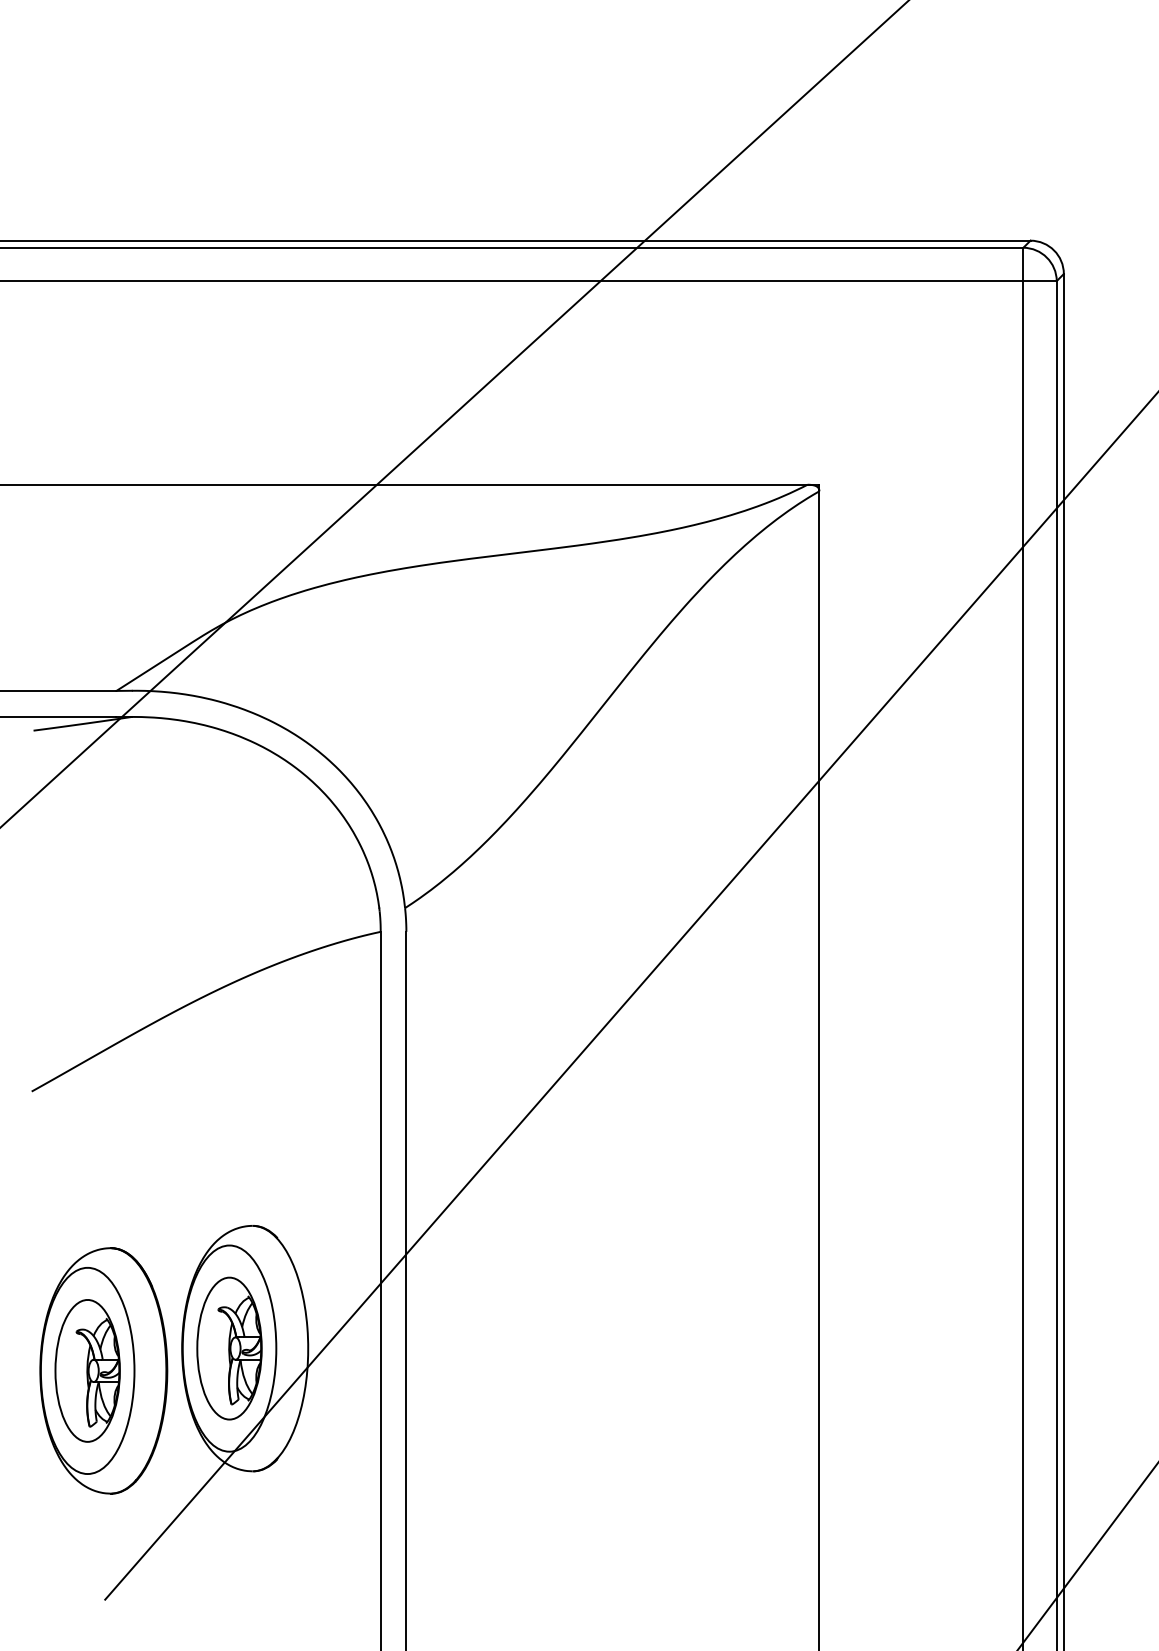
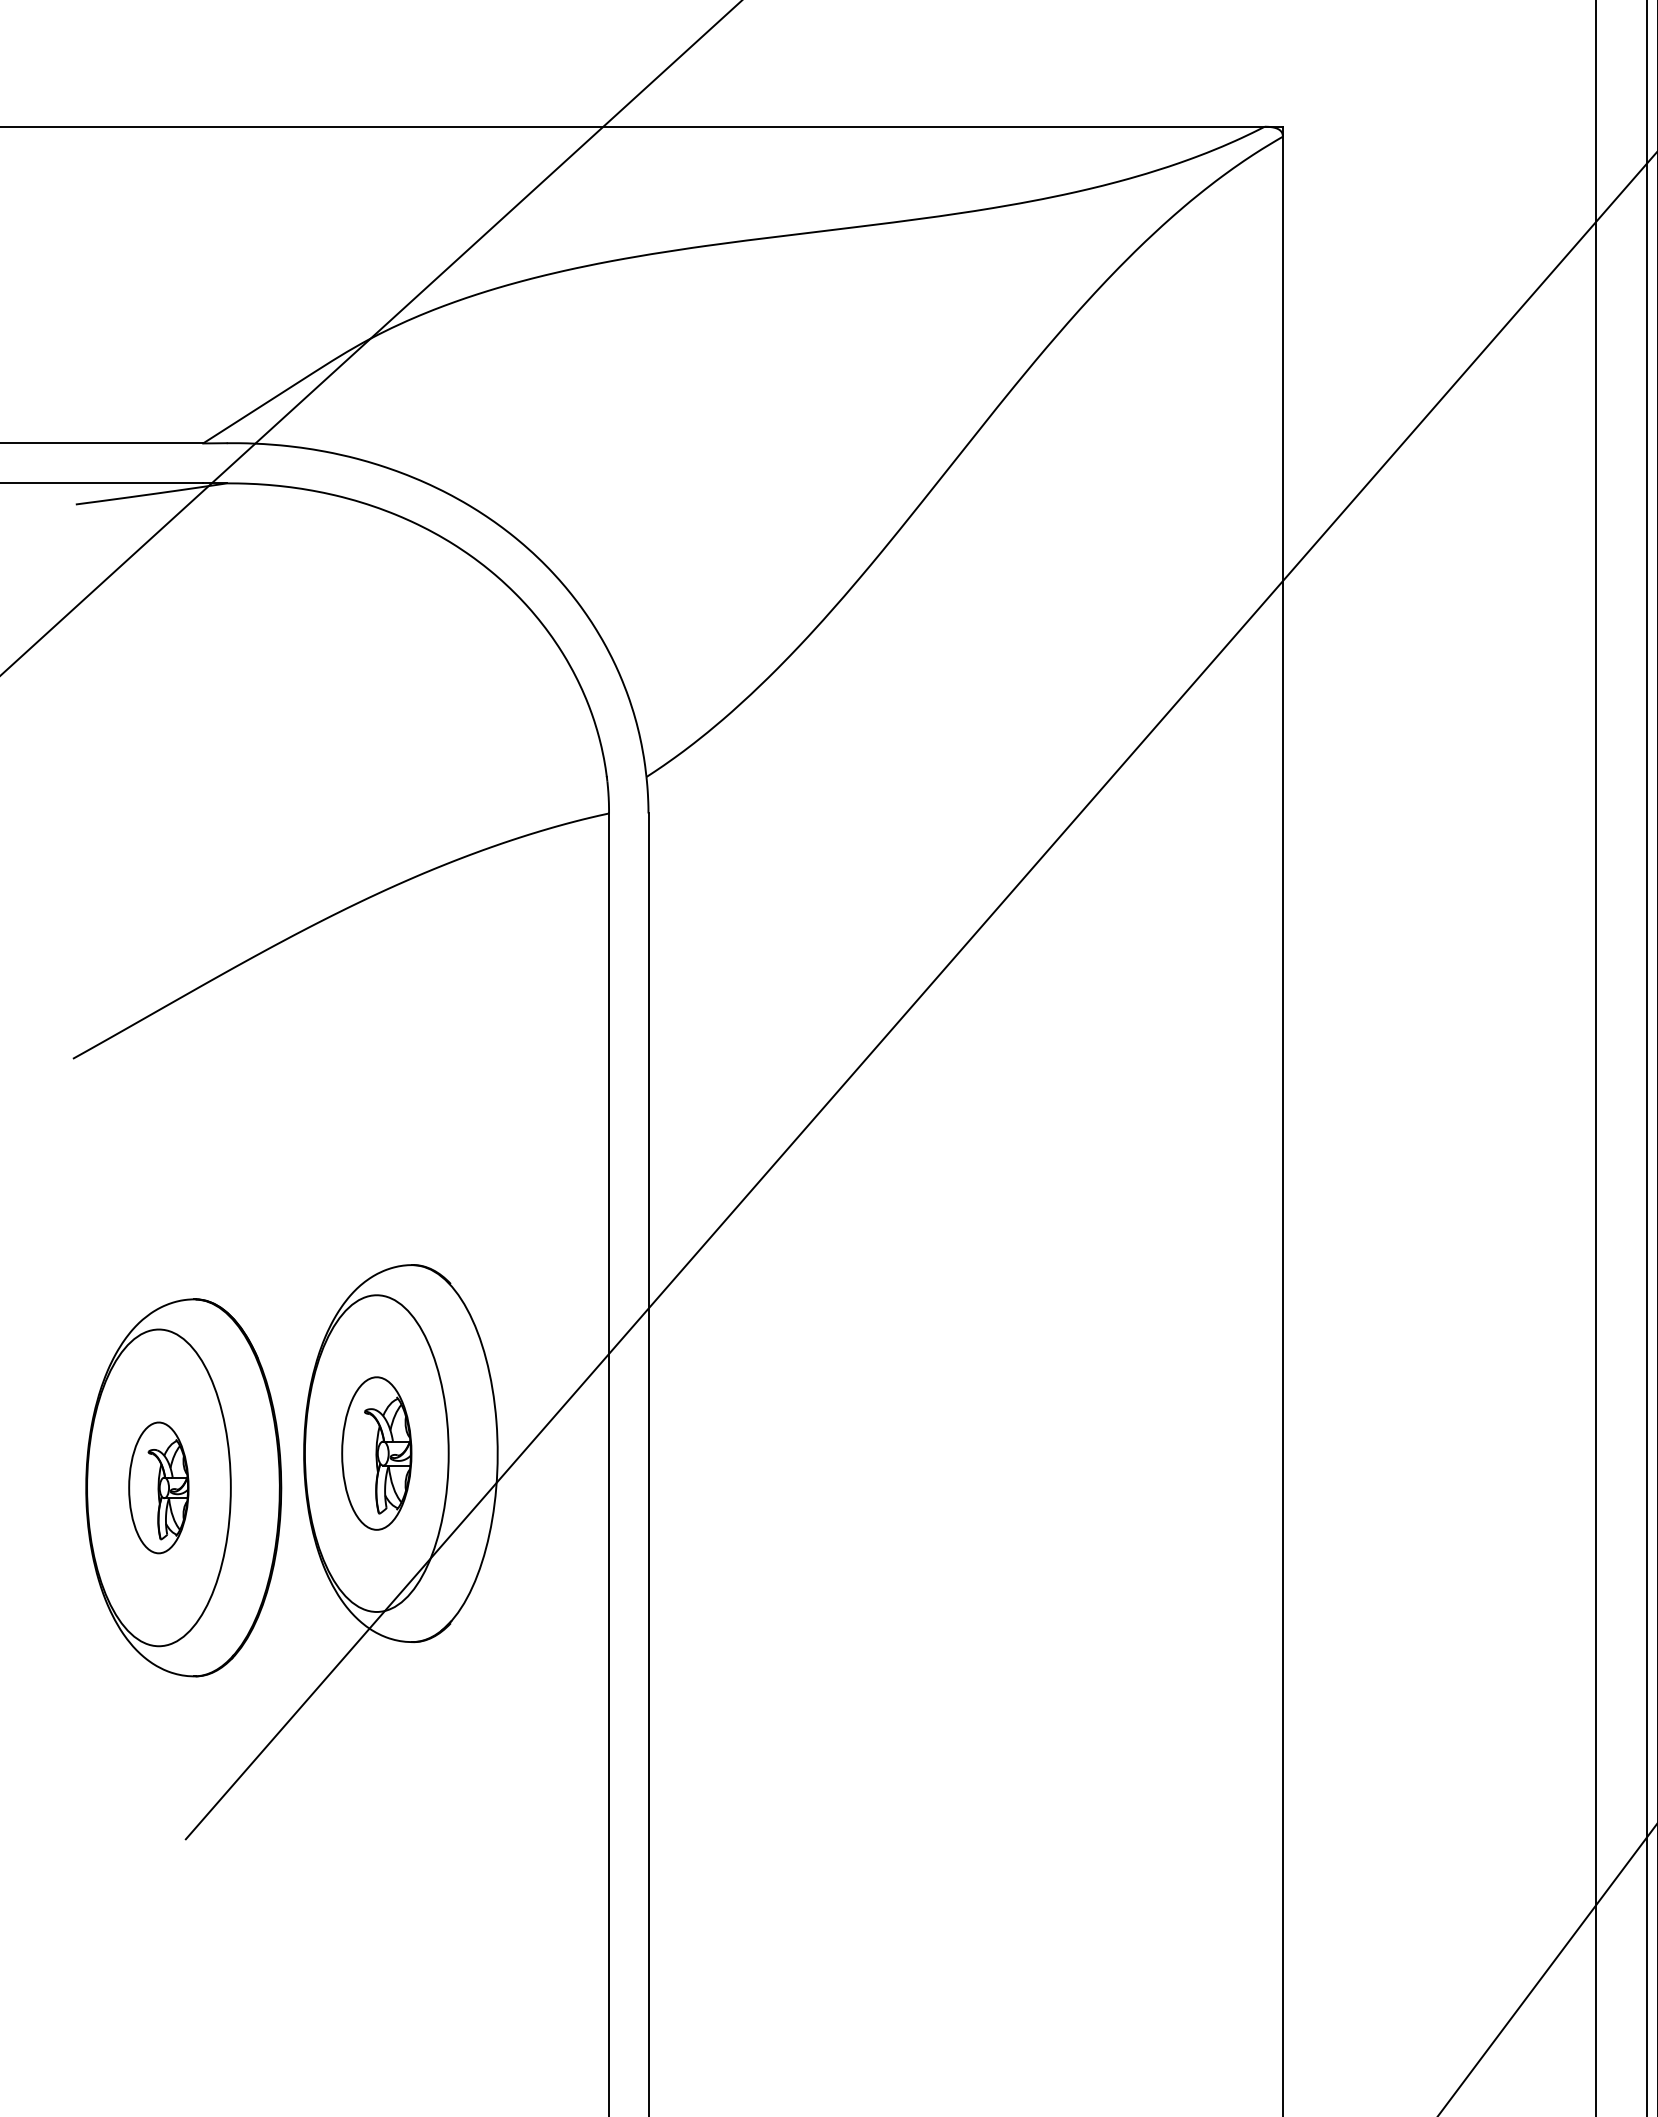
part: (229, 1348) -> (376, 1453), size x0.7
part: (87, 1370) -> (158, 1487), size x0.6

